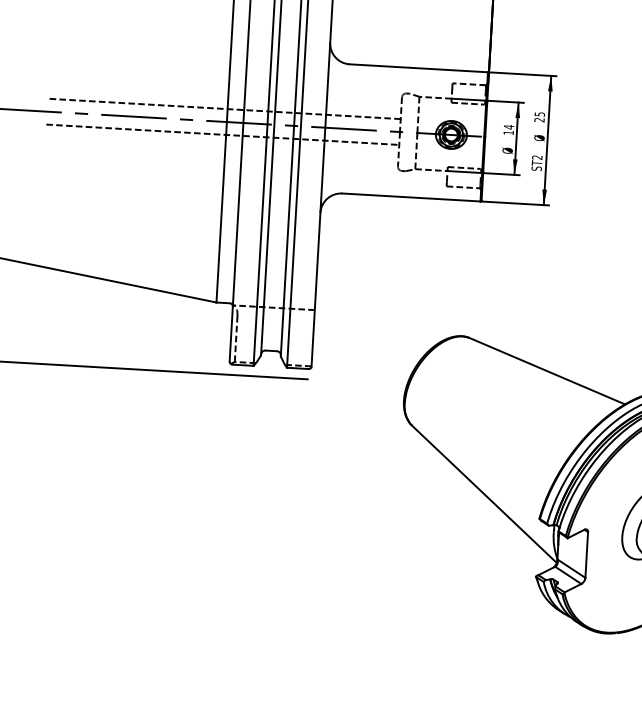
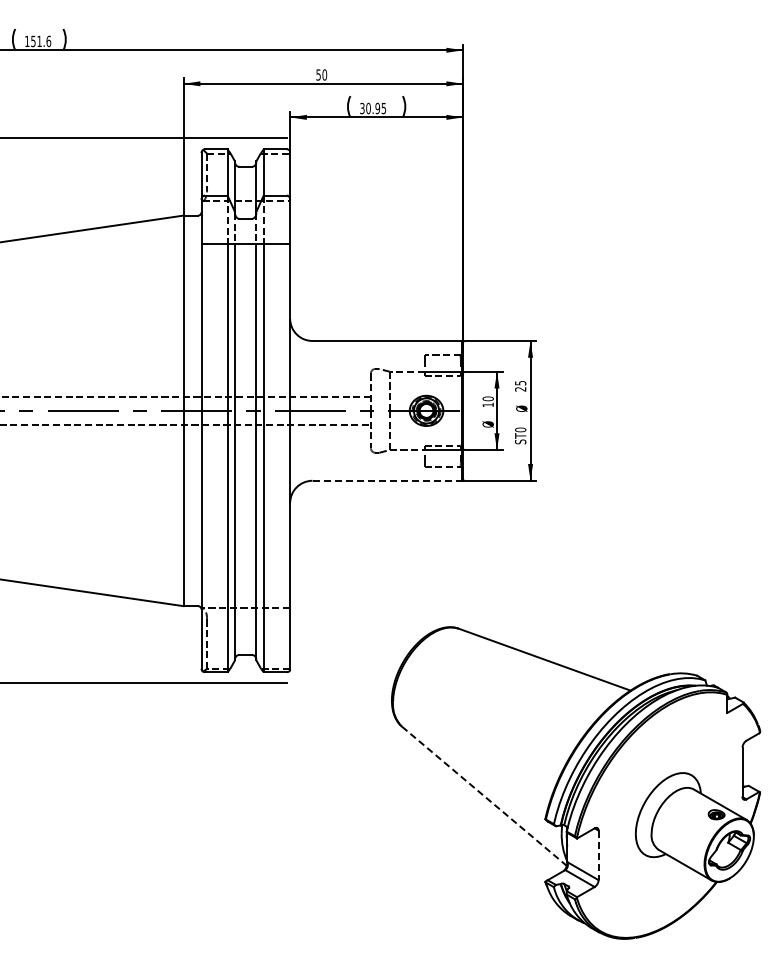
text: (508, 126) -> (487, 398), 14 -> 10
text: (537, 157) -> (520, 429), ST2 -> ST0
line: (411, 197) -> (387, 480), solid -> dashed
line: (484, 494) -> (484, 796), solid -> dashed
line: (586, 555) -> (598, 855), solid -> dashed

